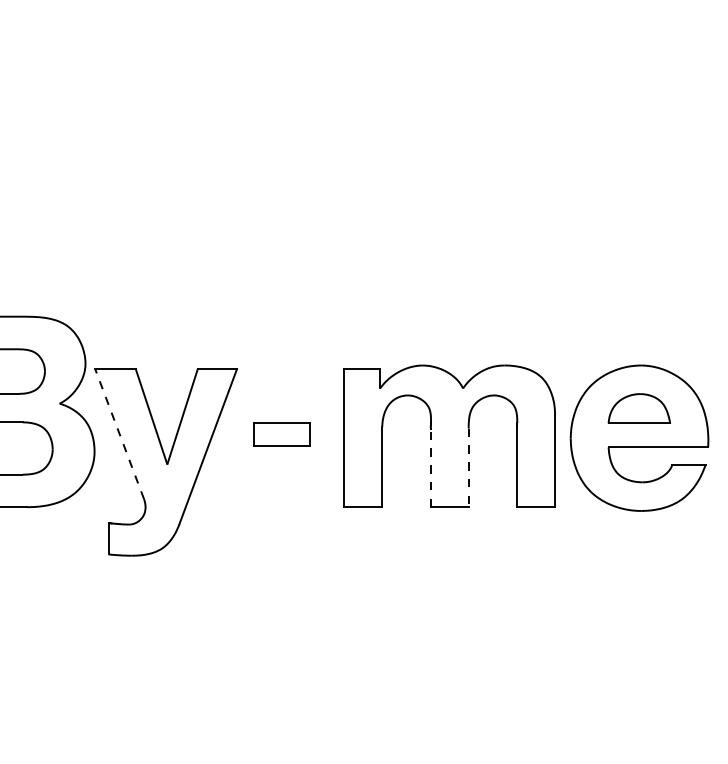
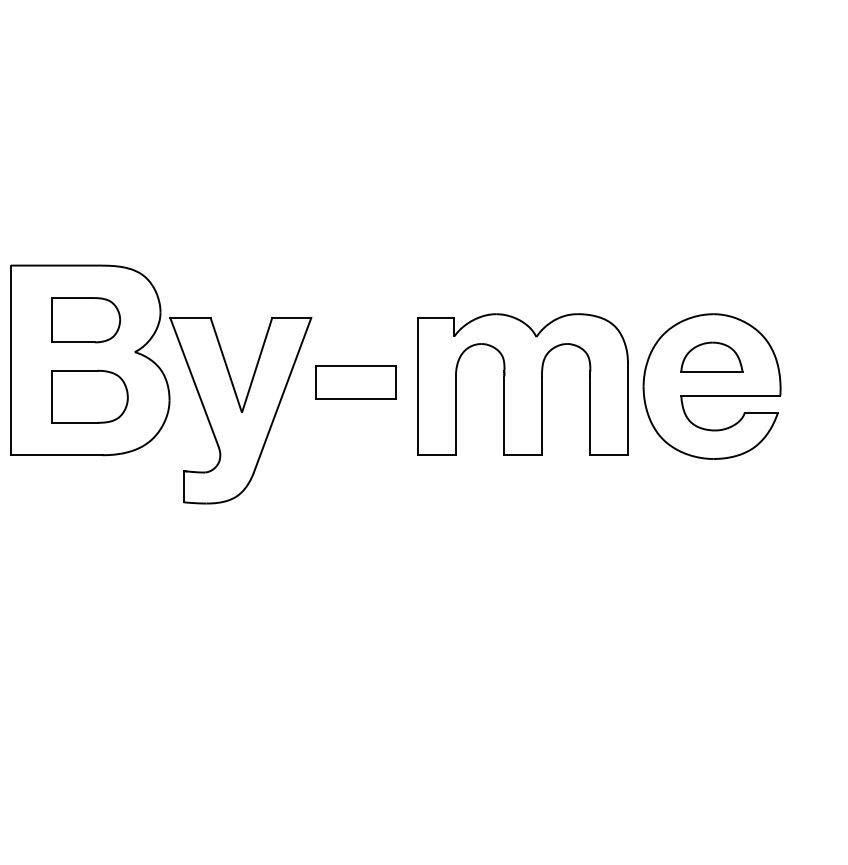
line: (119, 434) -> (194, 382), dashed -> solid
part: (281, 434) -> (355, 382), size x1.43
line: (431, 468) -> (504, 416), dashed -> solid
line: (468, 468) -> (541, 416), dashed -> solid

